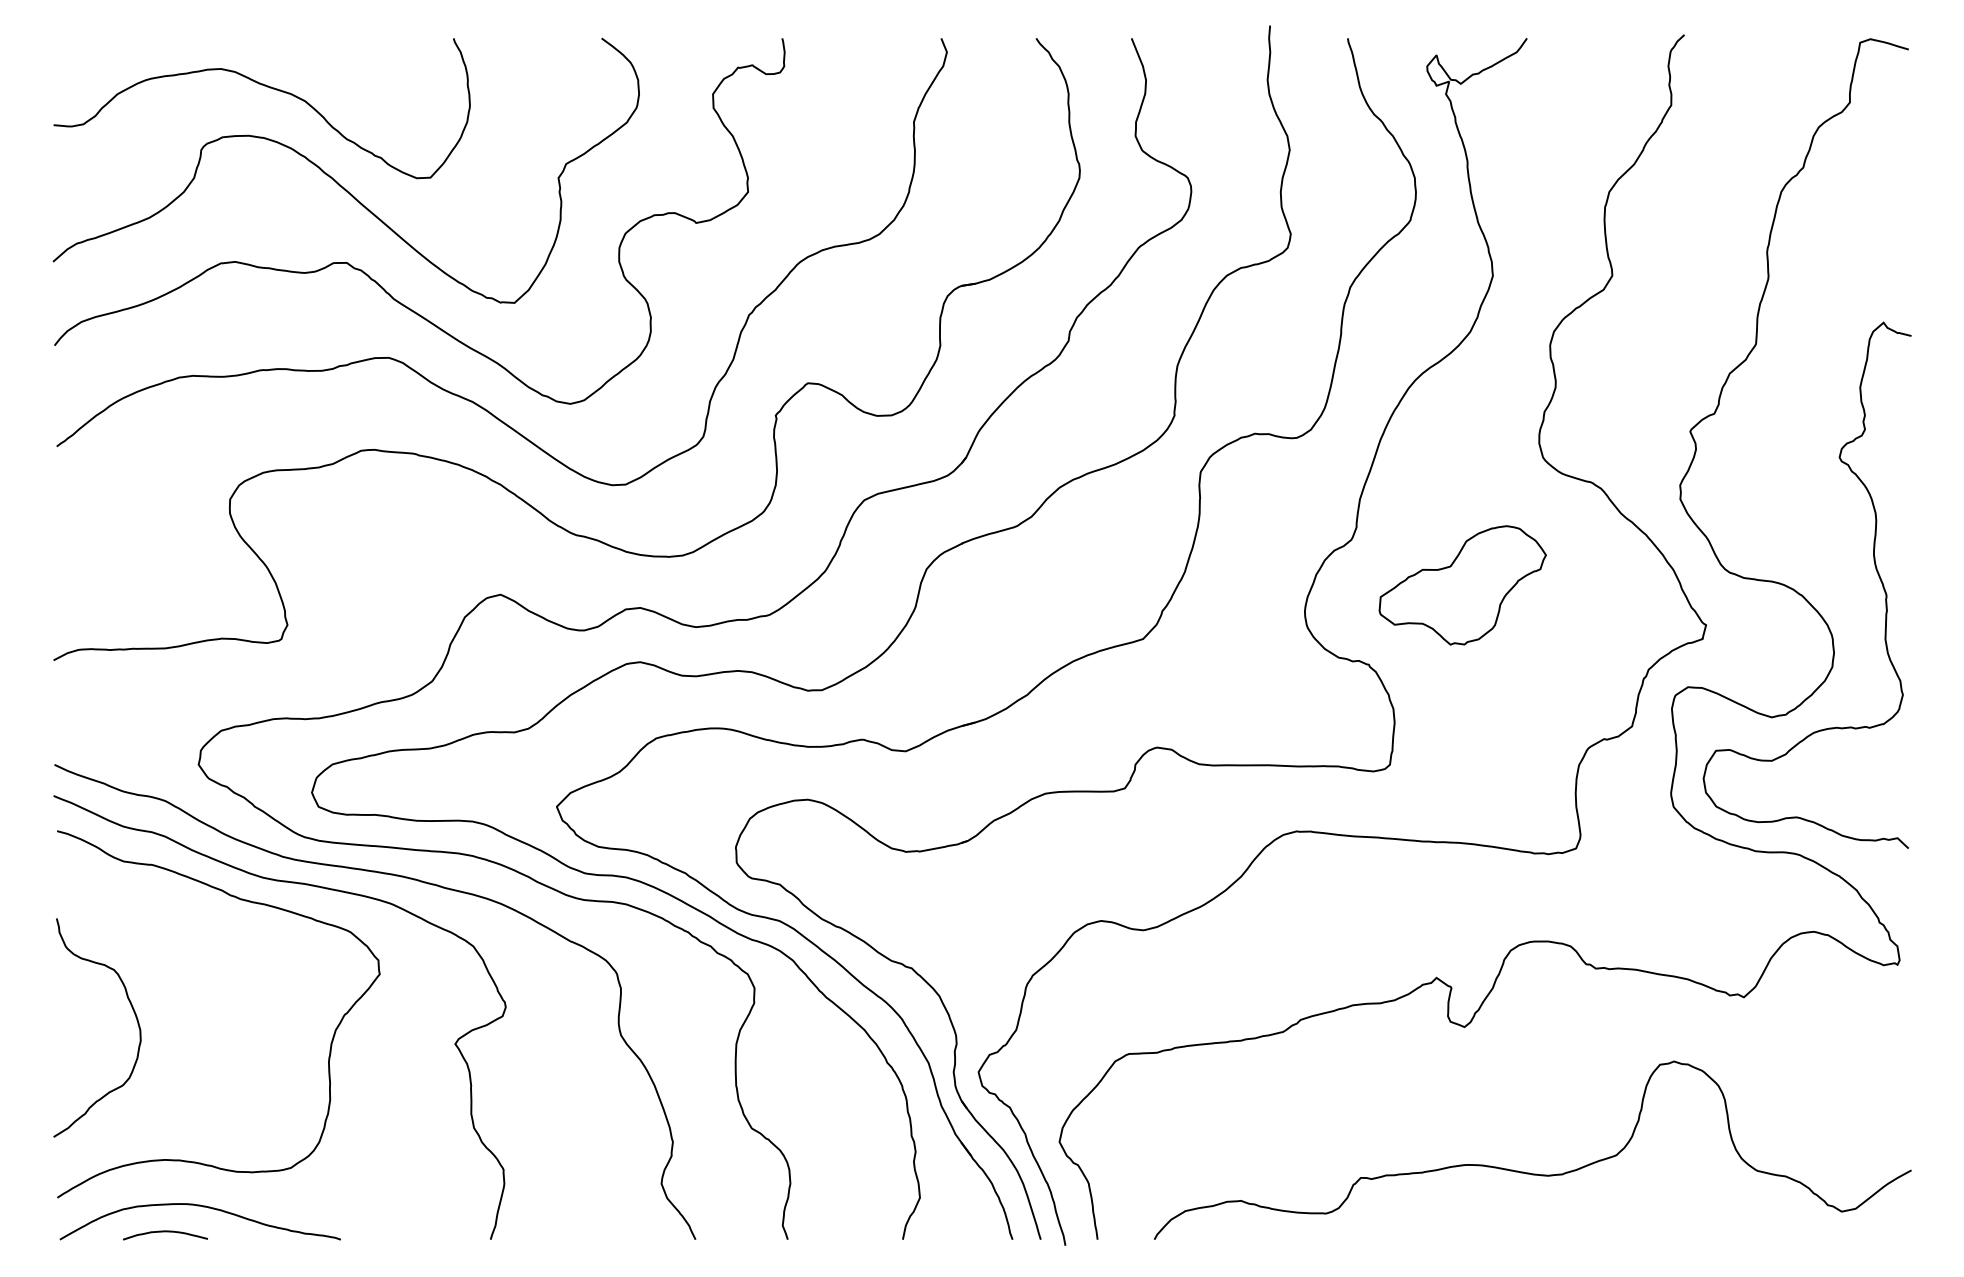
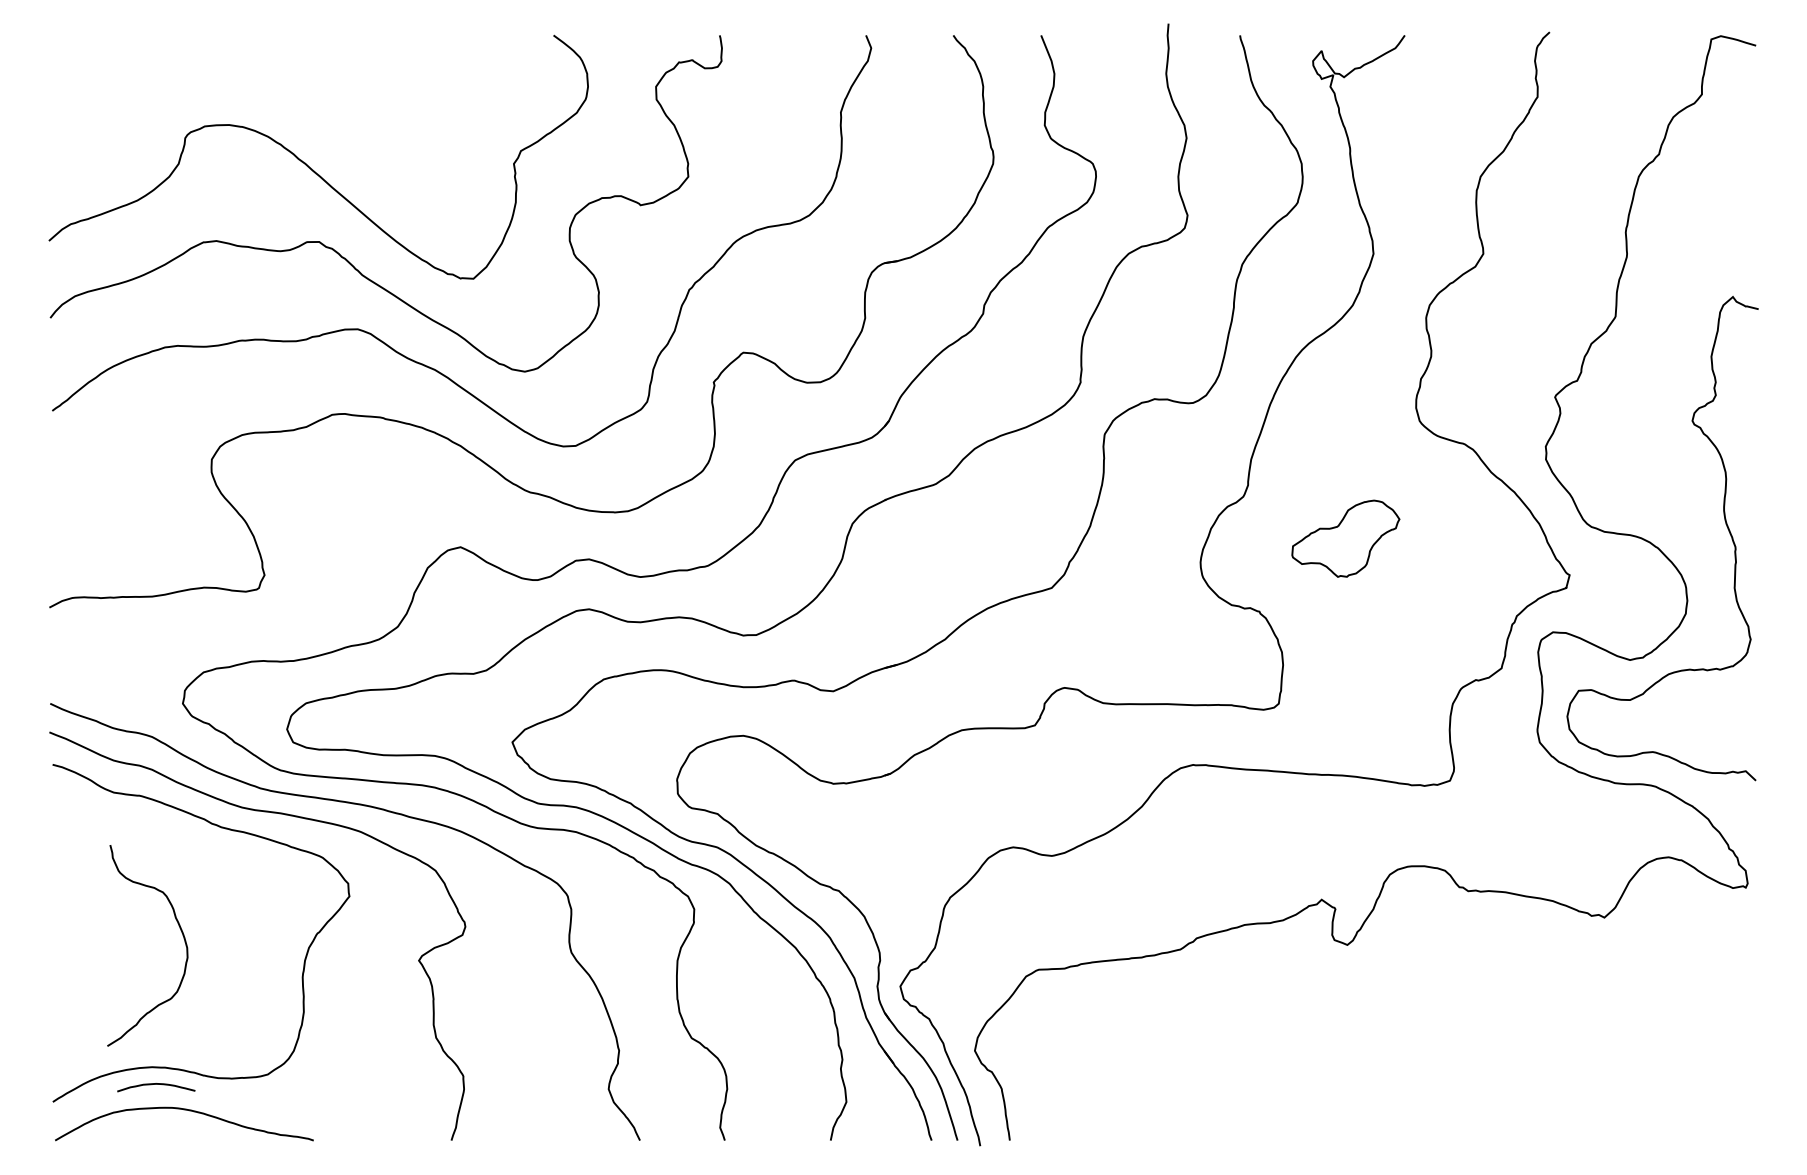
curve: (270, 88) -> (248, 81), removed
part: (1462, 585) -> (1345, 538), size x0.7
curve: (134, 1014) -> (181, 933), moved
curve: (1528, 1172) -> (1406, 1078), removed
curve: (165, 1232) -> (156, 1084), moved

